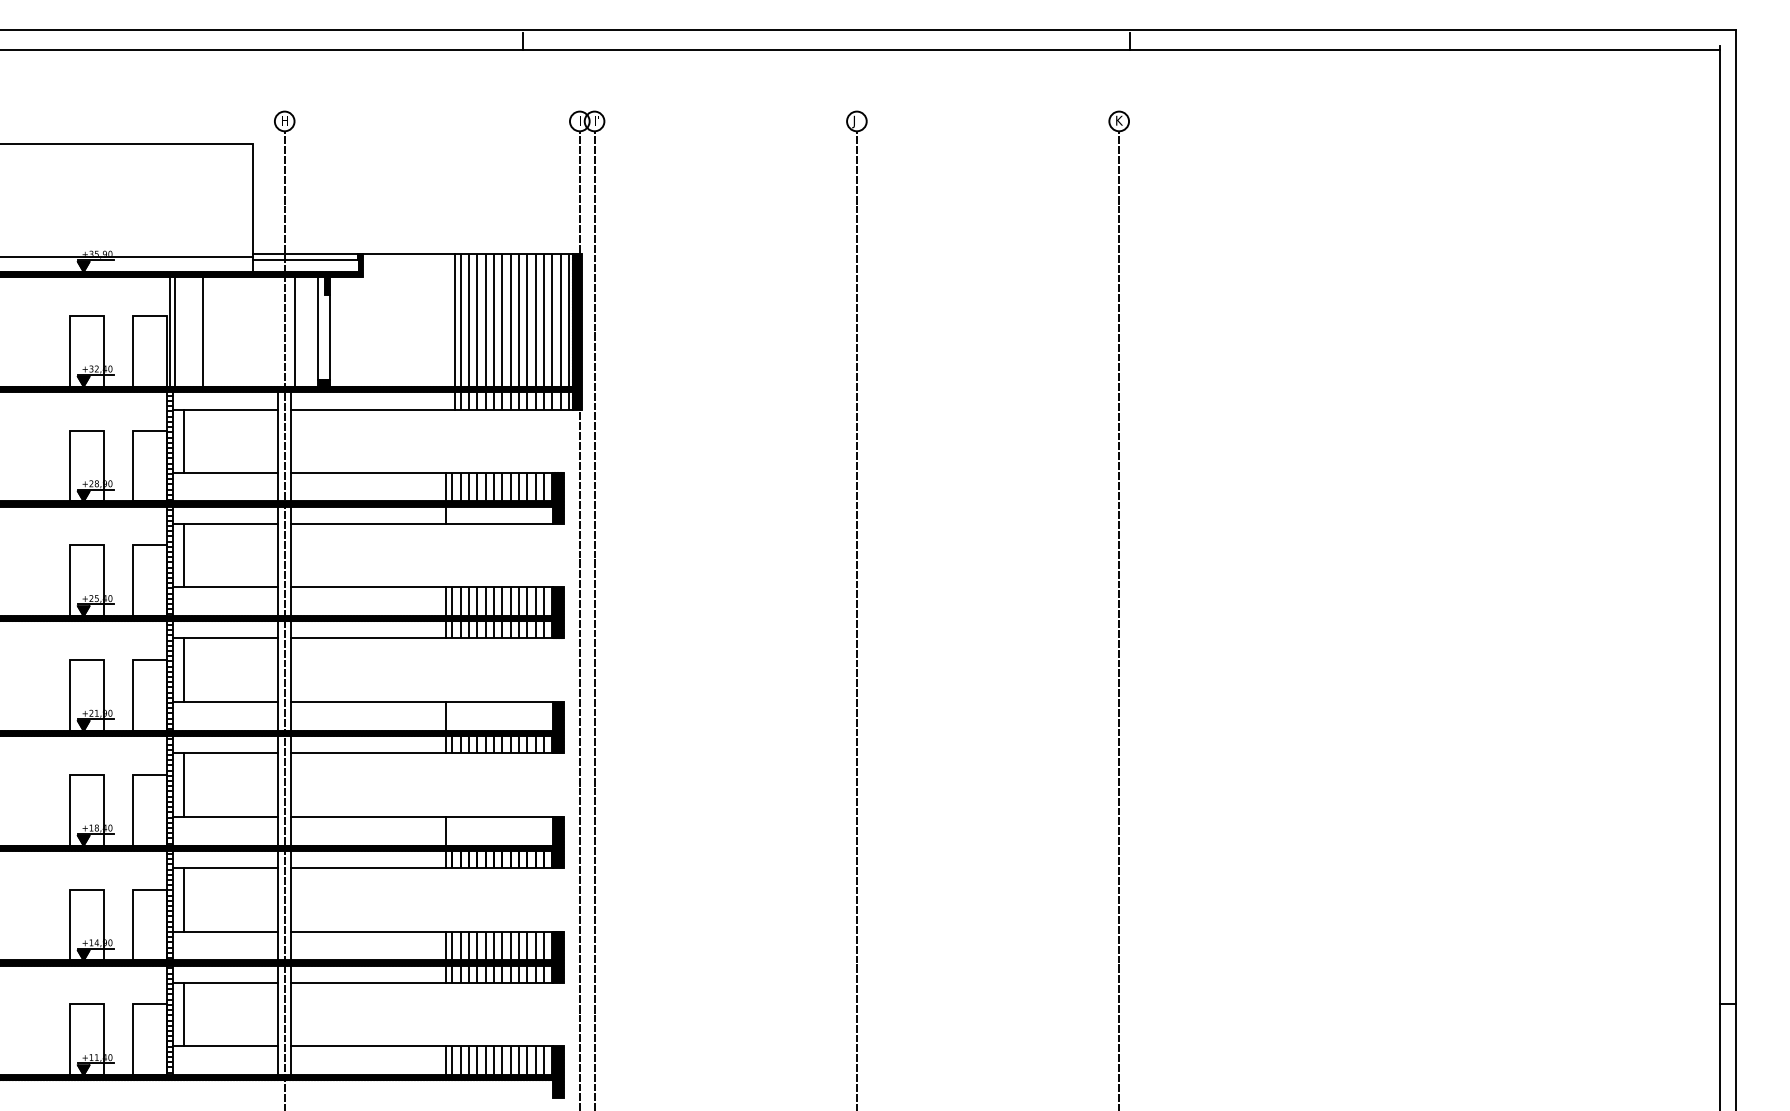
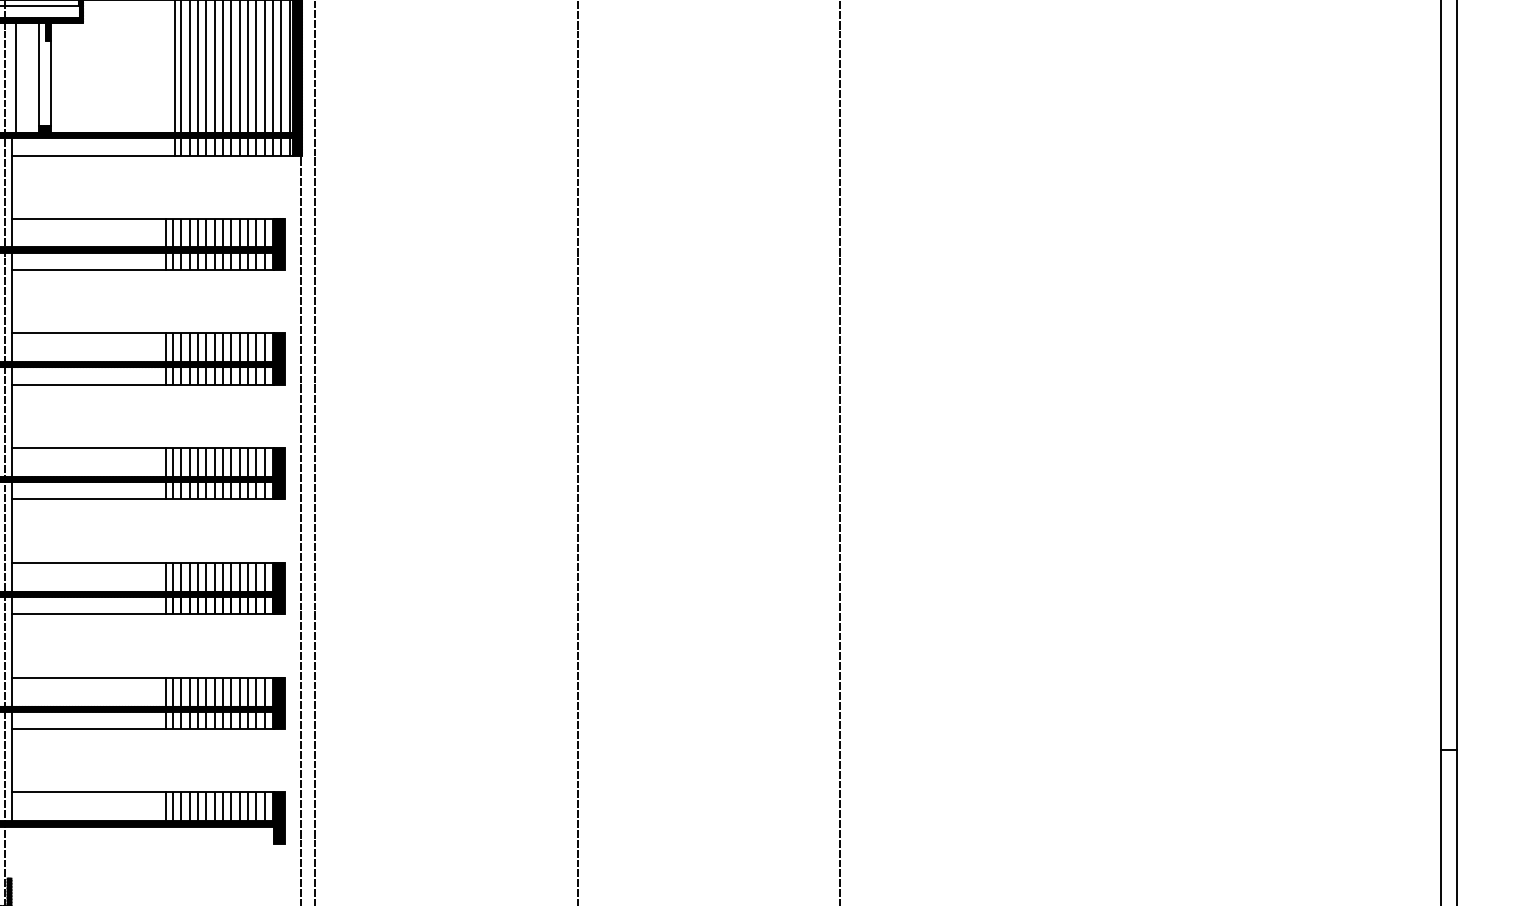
hatch: (502, 514) -> (223, 260), added
hatch: (502, 716) -> (223, 462), added
hatch: (502, 830) -> (223, 576), added

